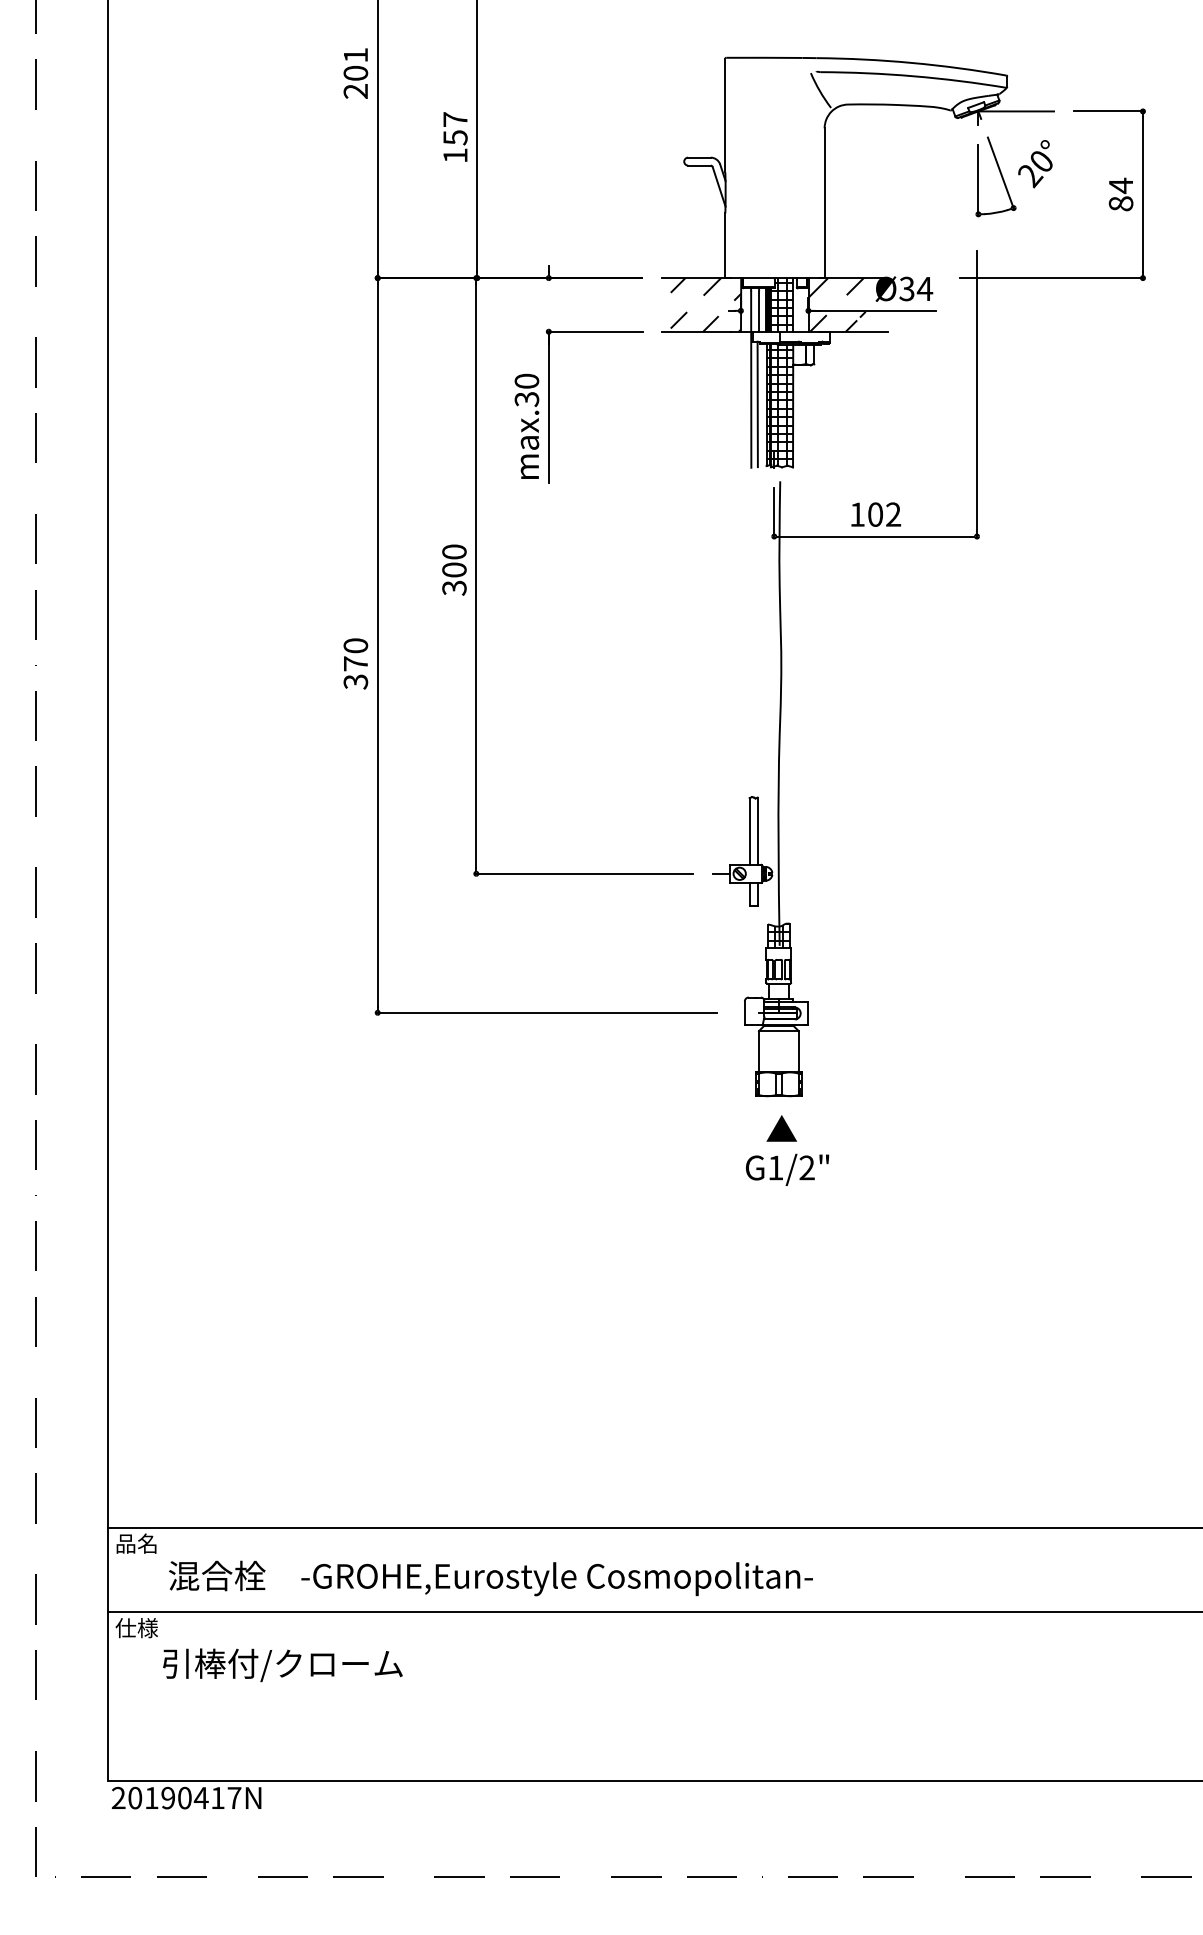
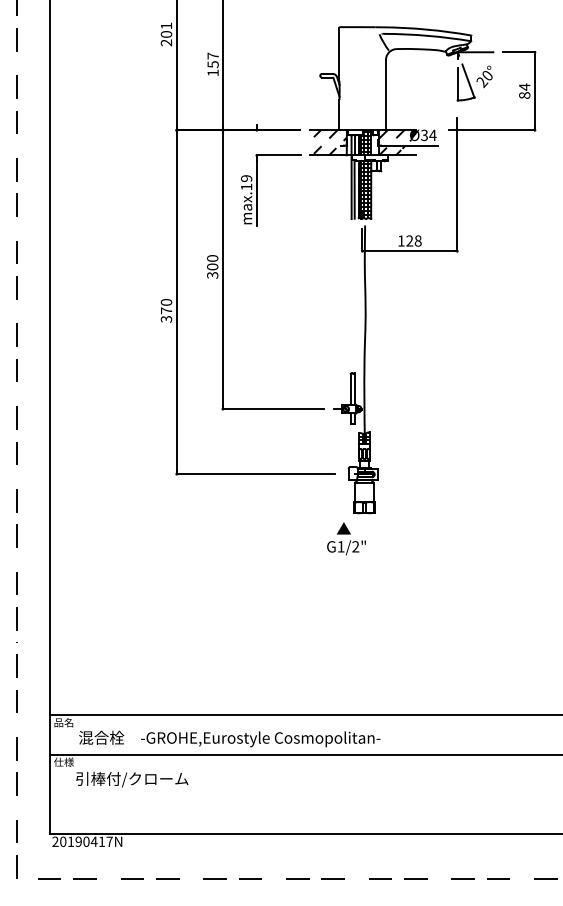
text: (526, 389) -> (246, 182), max.30 -> max.19
text: (883, 513) -> (413, 240), 102 -> 128
text: (787, 1150) -> (346, 538), moved

